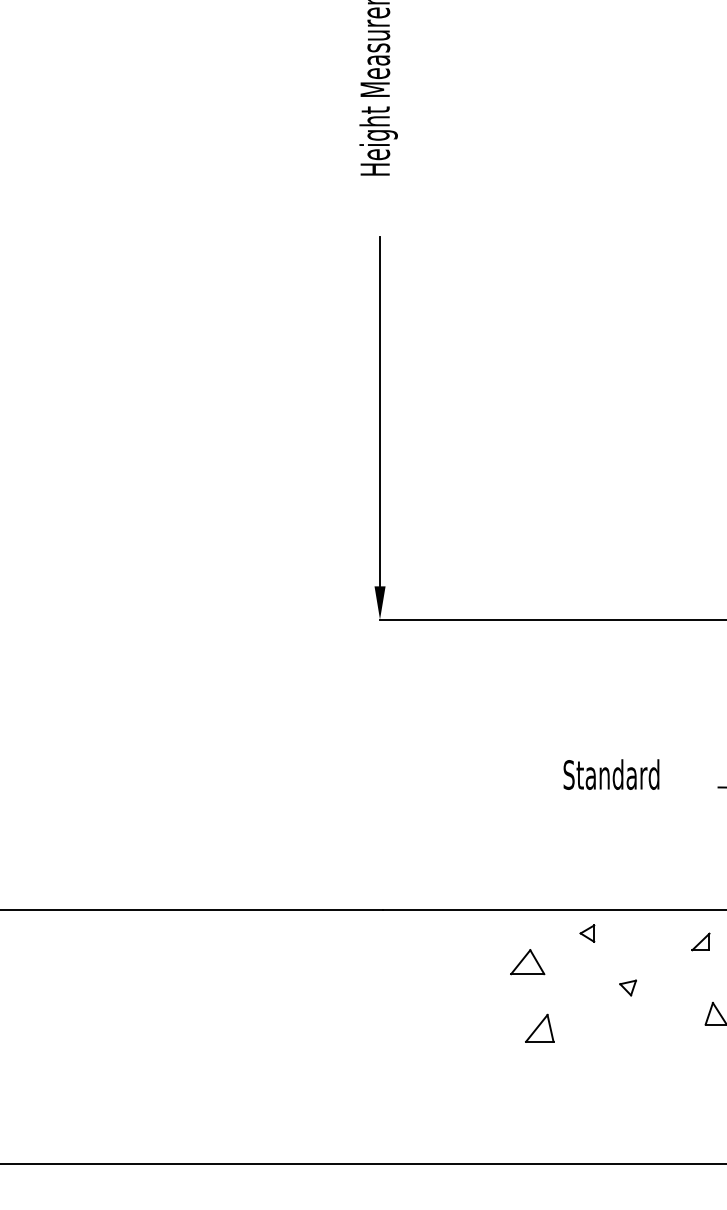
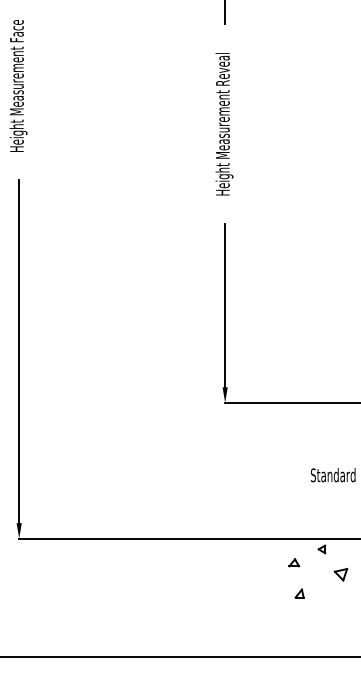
part: (528, 961) -> (294, 562), size x0.62
part: (627, 987) -> (340, 574), size x1.67
part: (539, 1028) -> (299, 593), size x0.62

